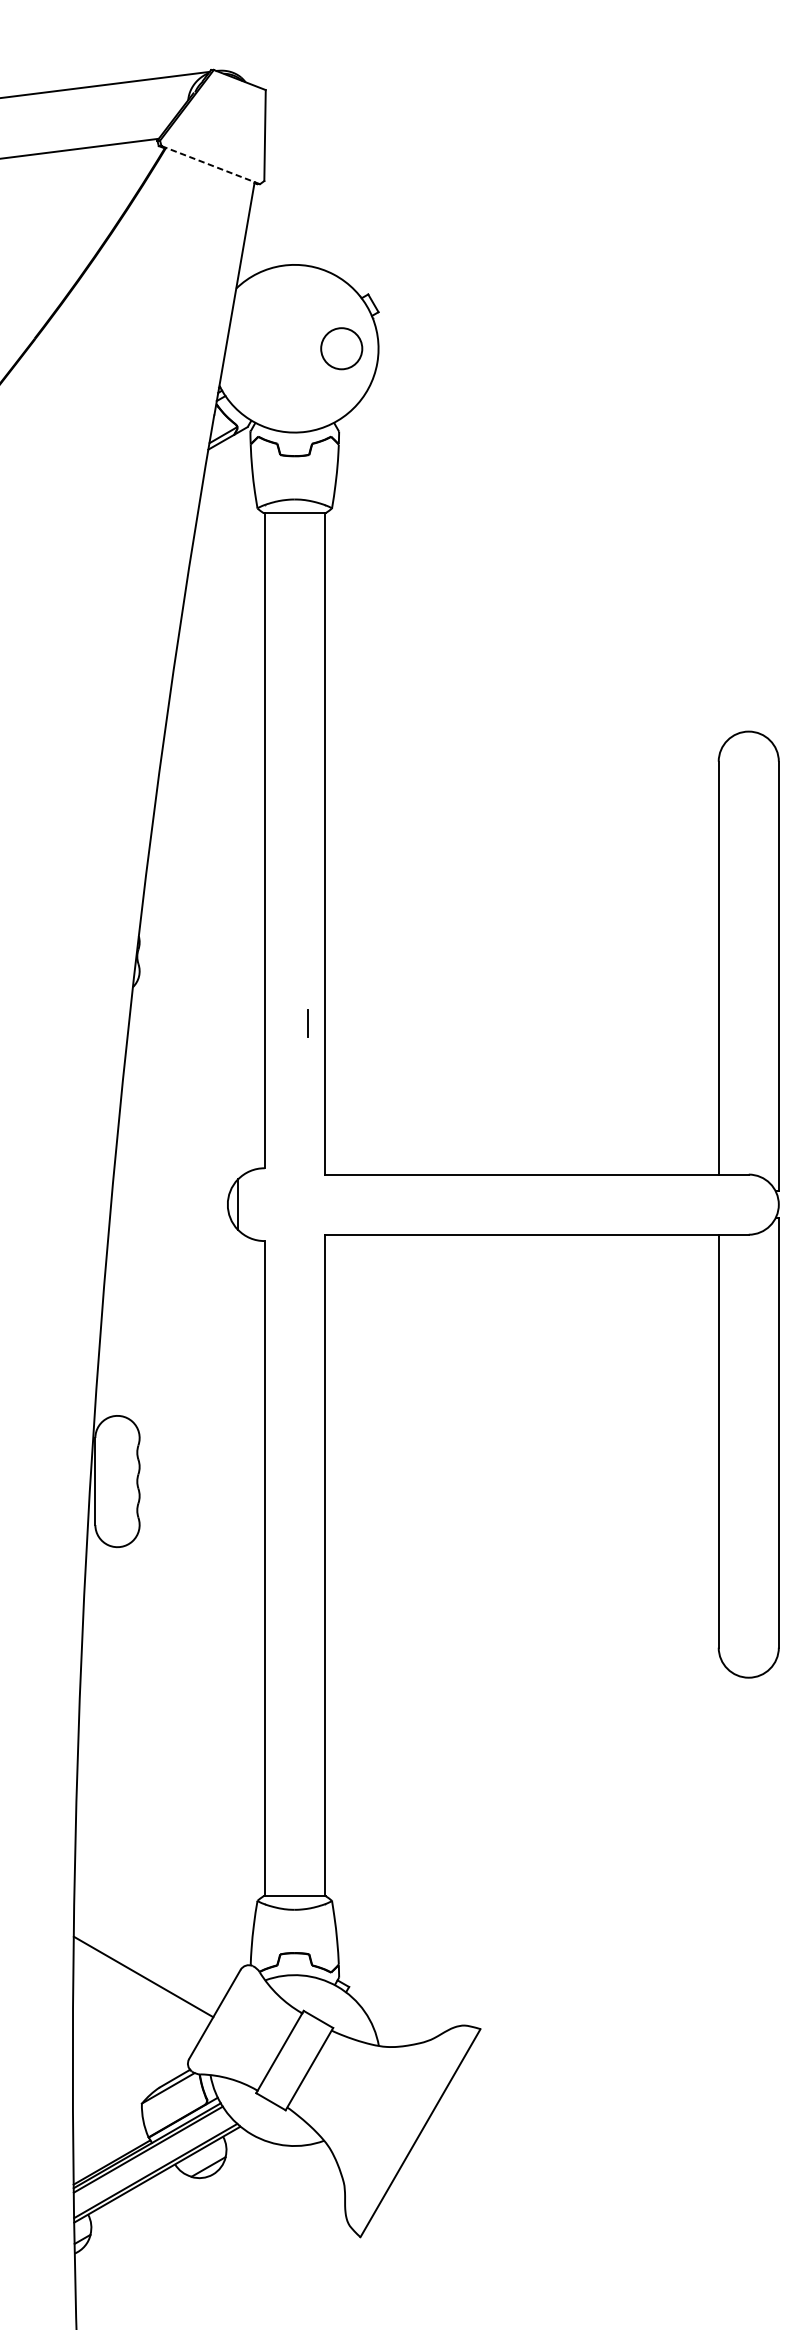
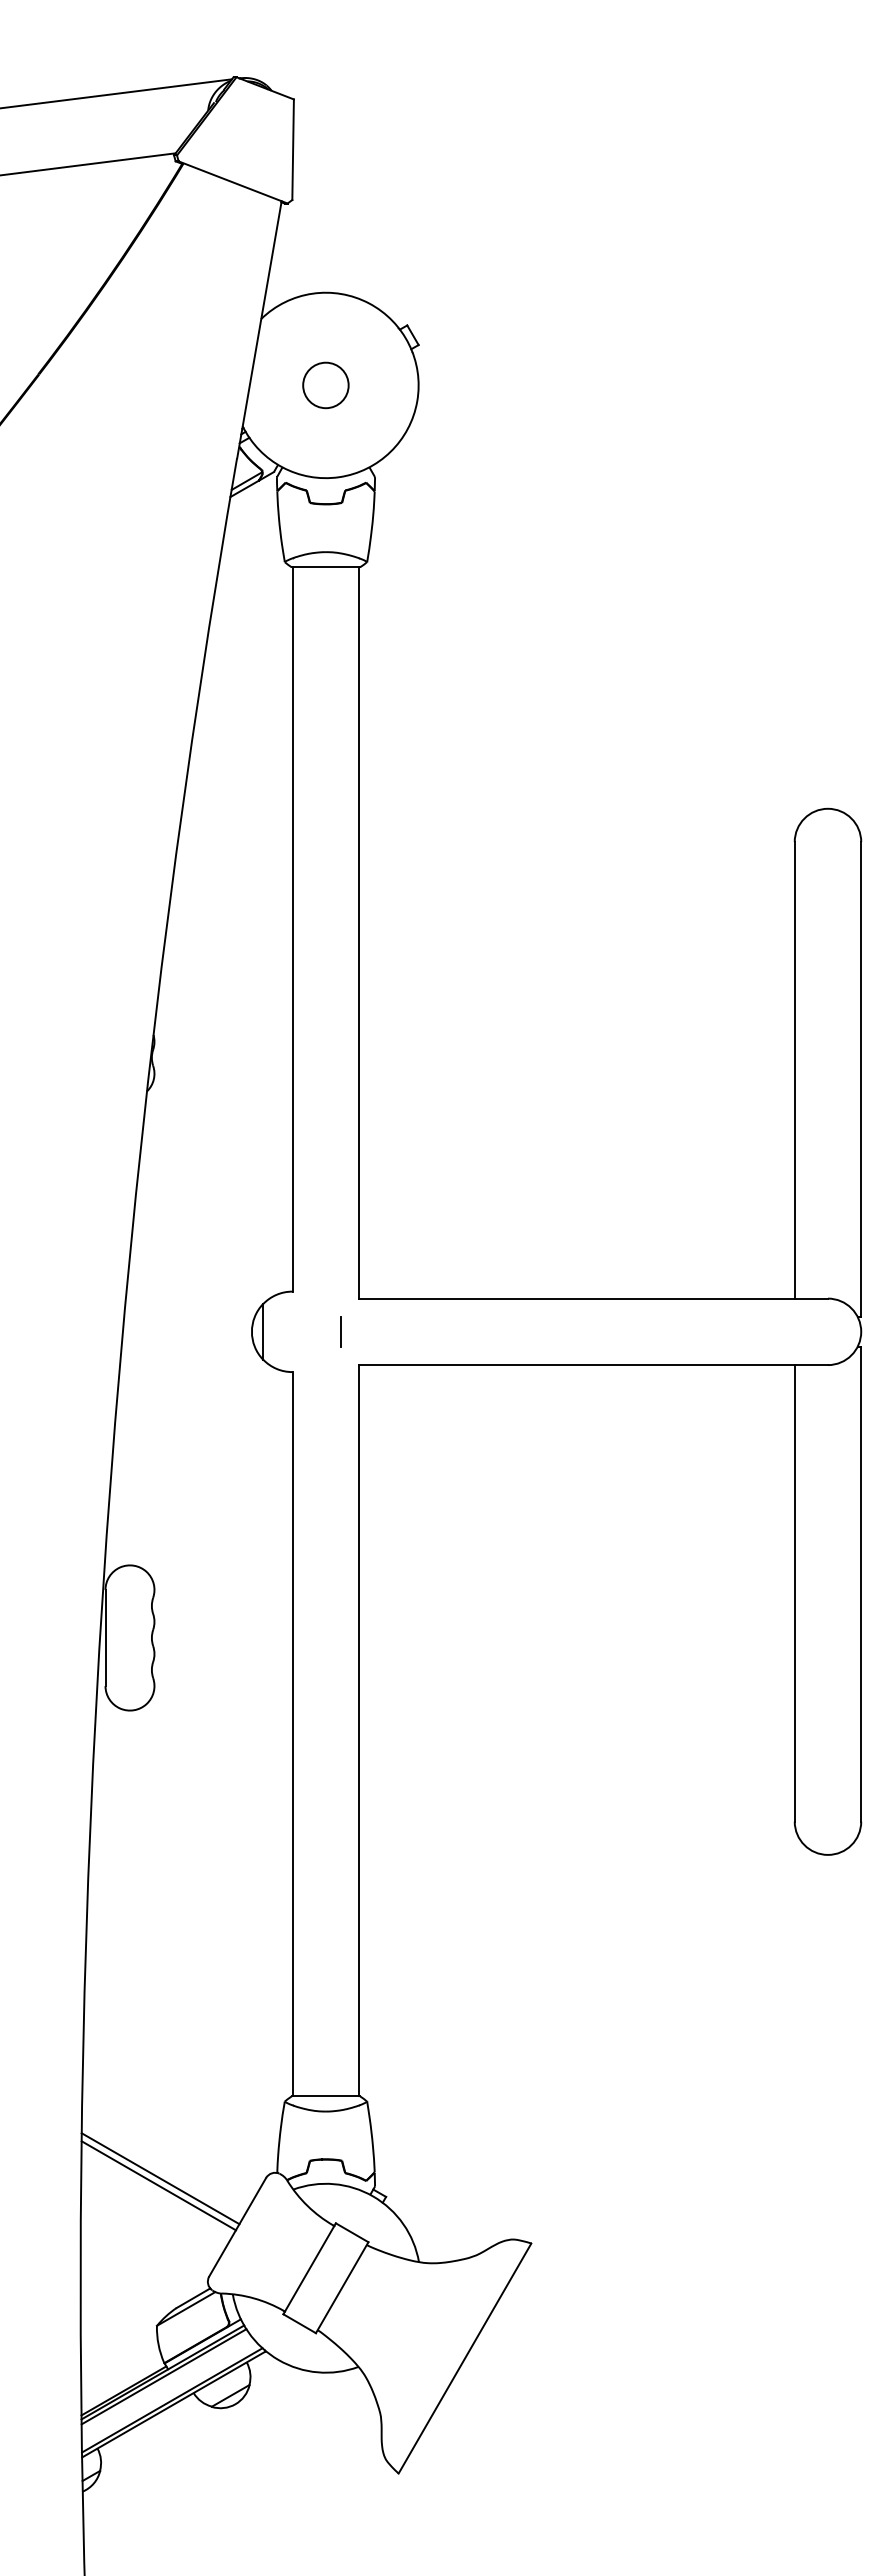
line: (211, 165) -> (233, 182), dashed -> solid
circle: (341, 348) -> (325, 385), moved
line: (307, 1023) -> (340, 1331), moved
line: (145, 1970) -> (160, 2178), added

